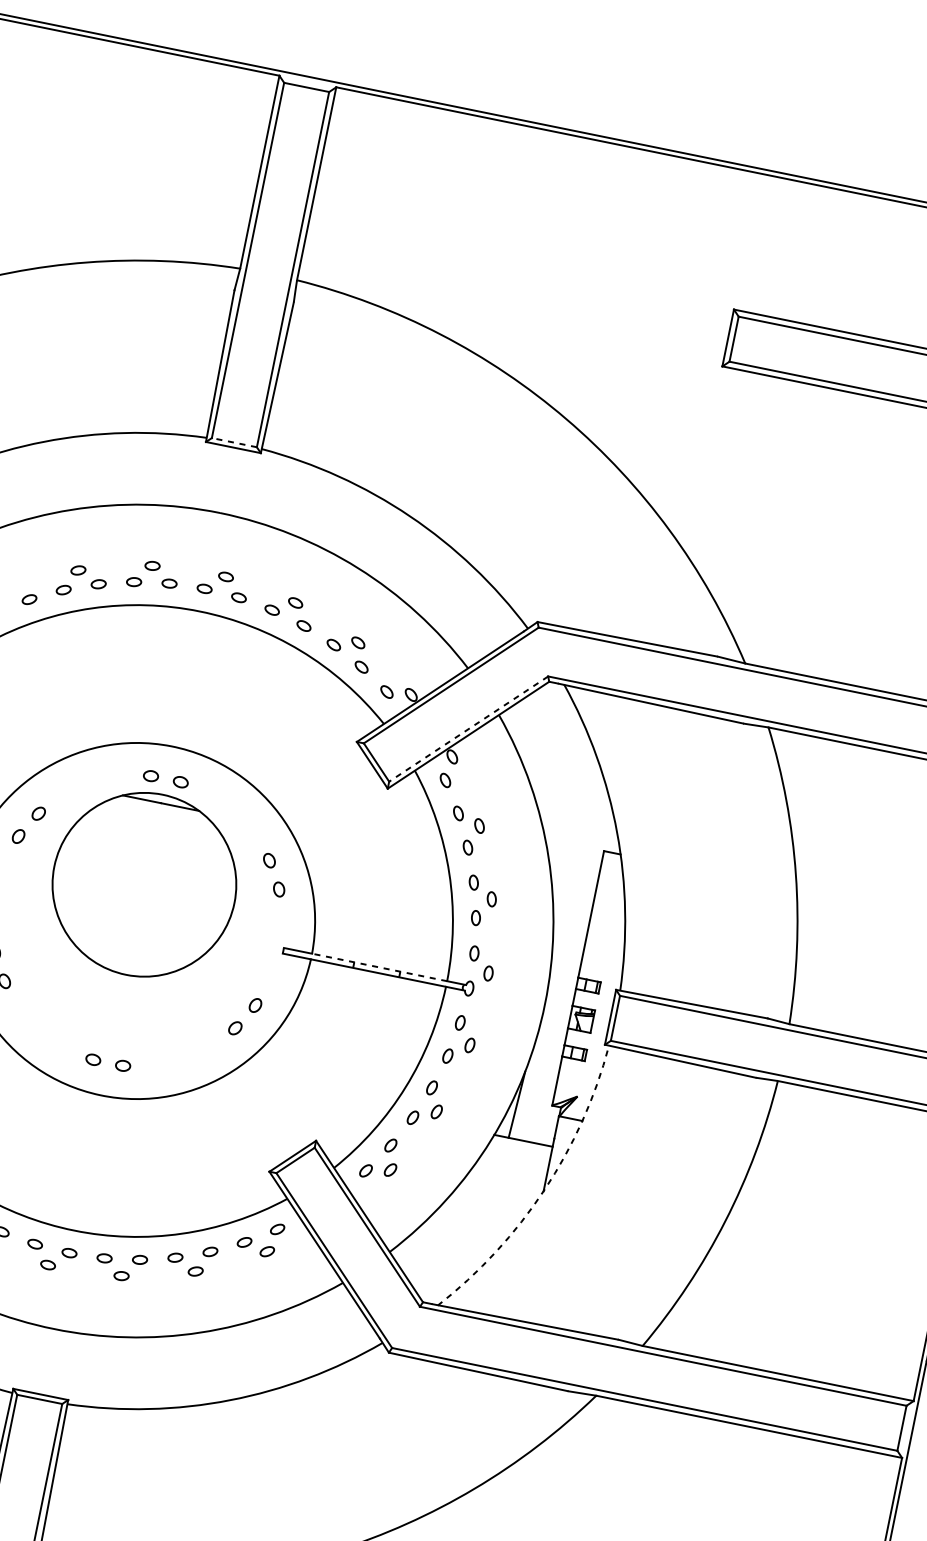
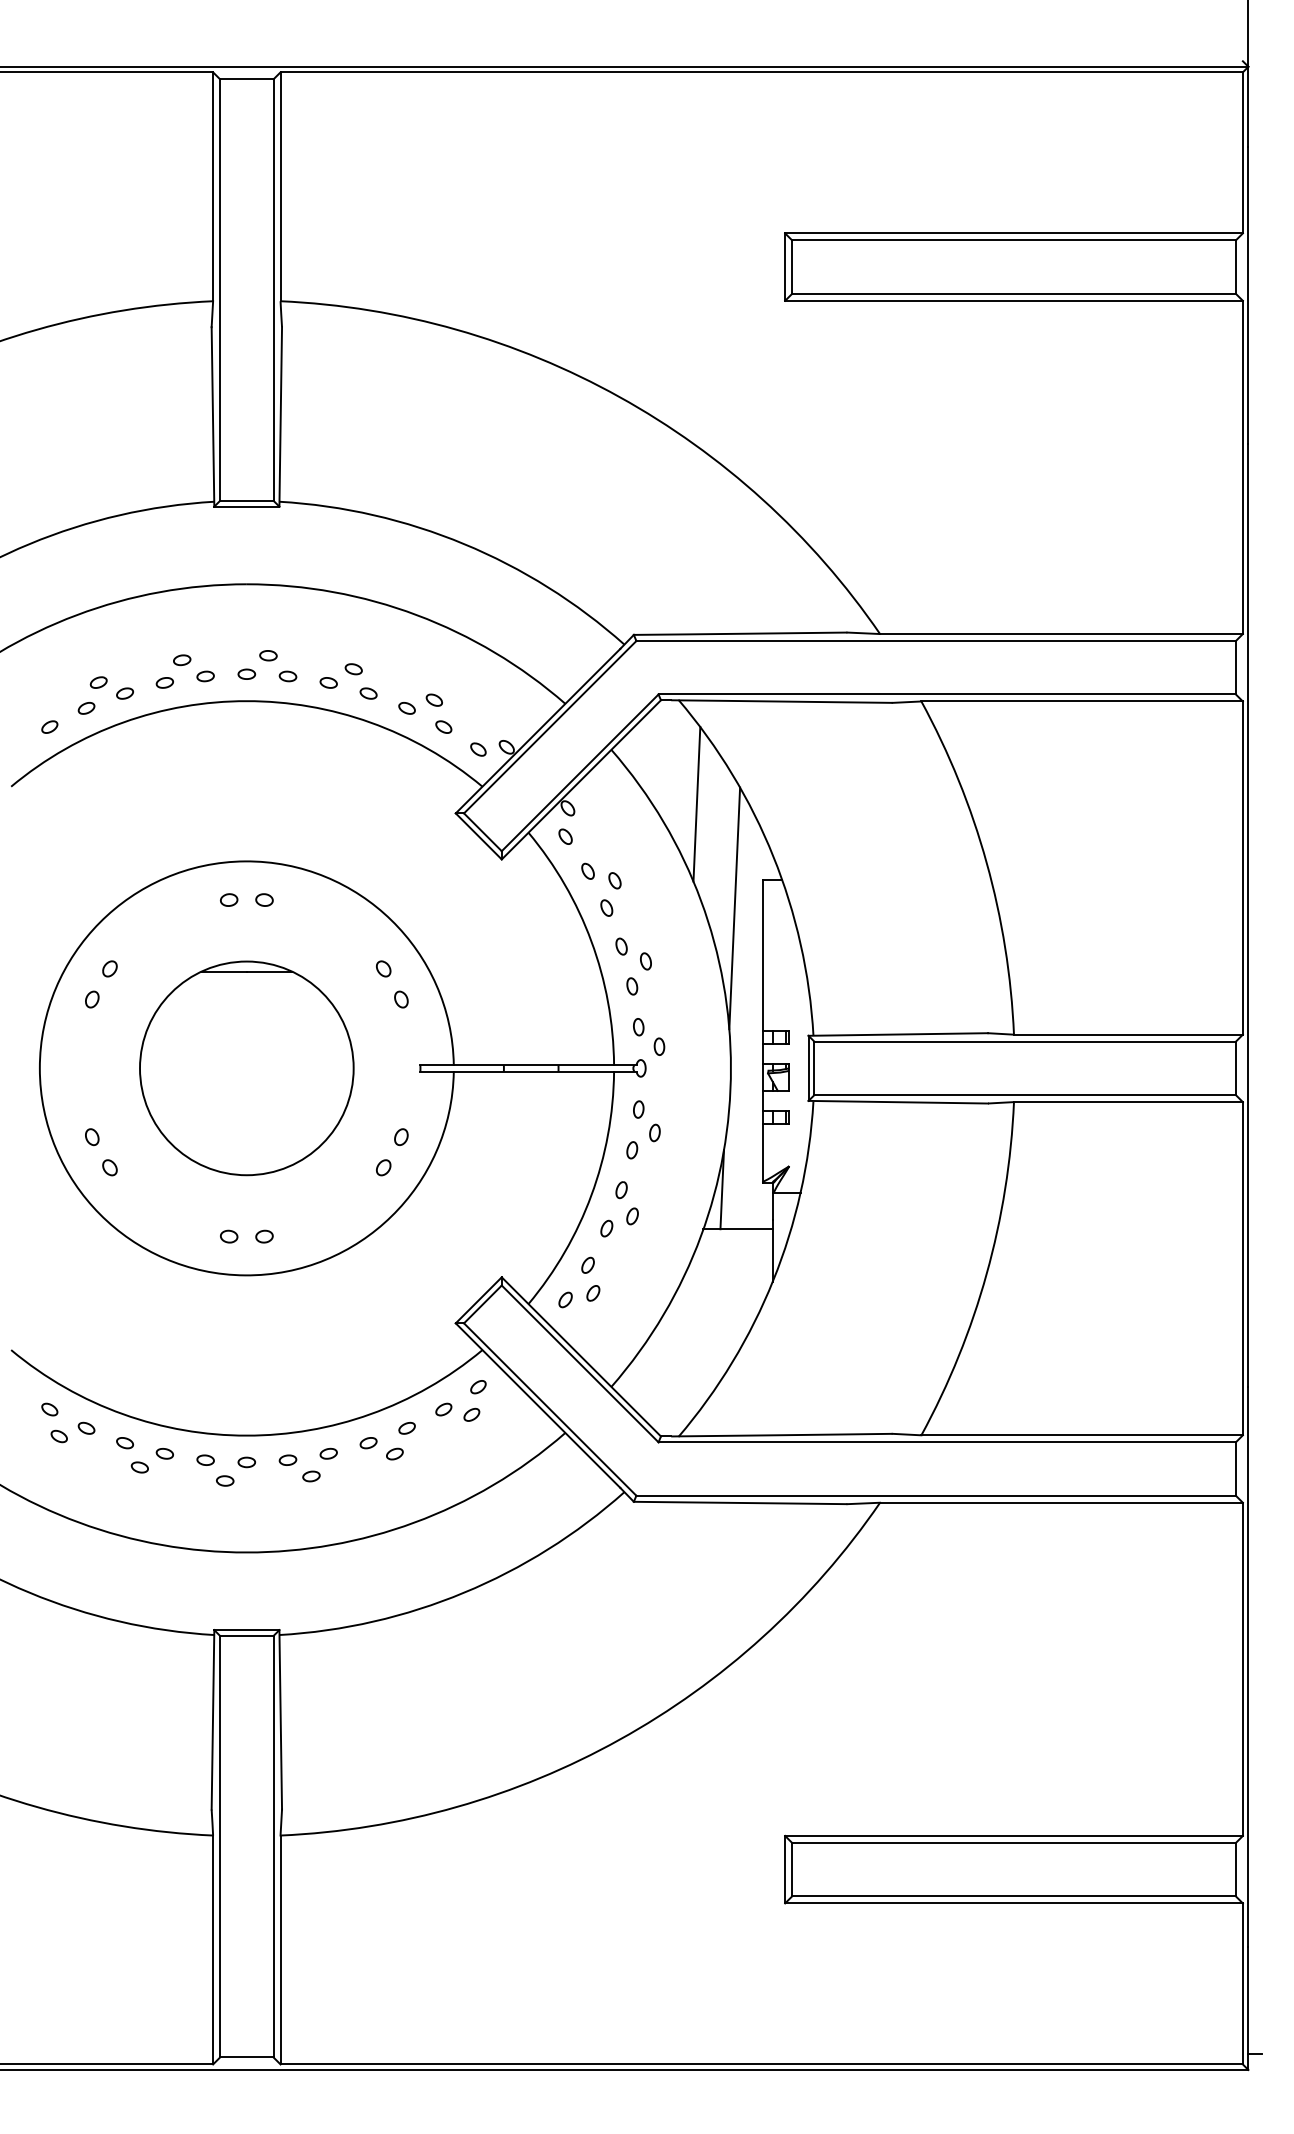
line: (234, 442) -> (246, 500), dashed -> solid
line: (469, 728) -> (580, 772), dashed -> solid
line: (561, 775) -> (696, 804), added
line: (575, 869) -> (734, 908), added
part: (144, 884) -> (246, 1068), moved
line: (379, 967) -> (533, 1065), dashed -> solid
arc: (544, 1190) -> (773, 1280), dashed -> solid

